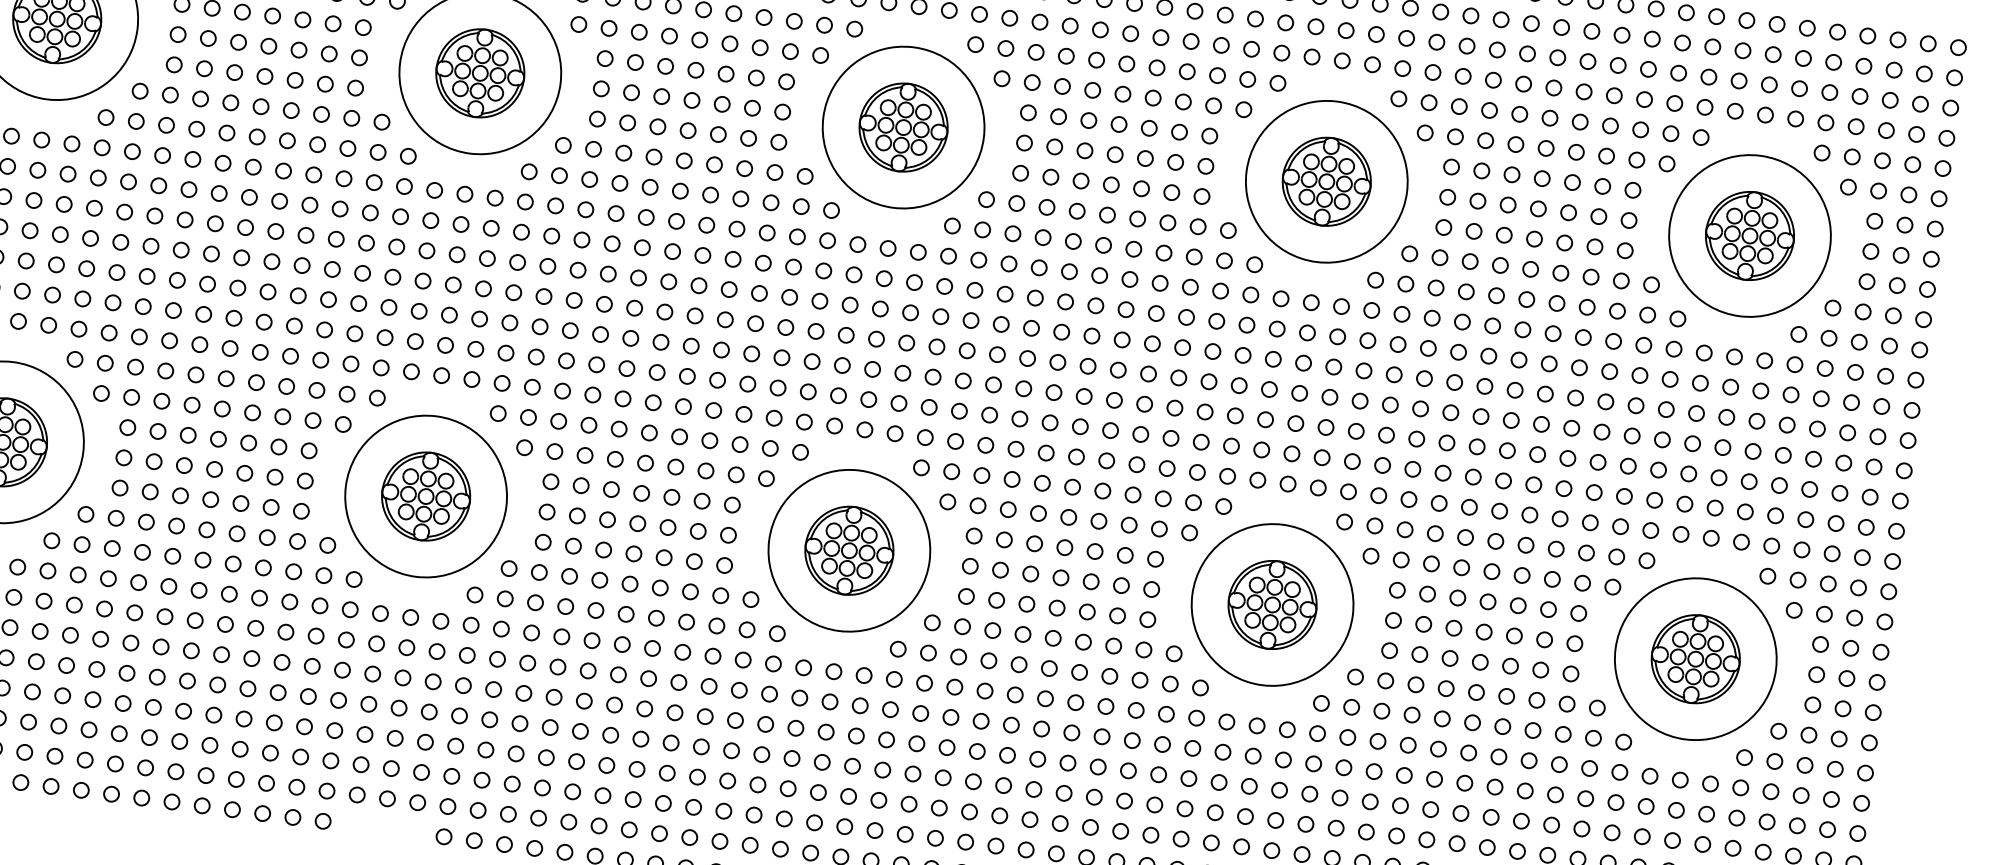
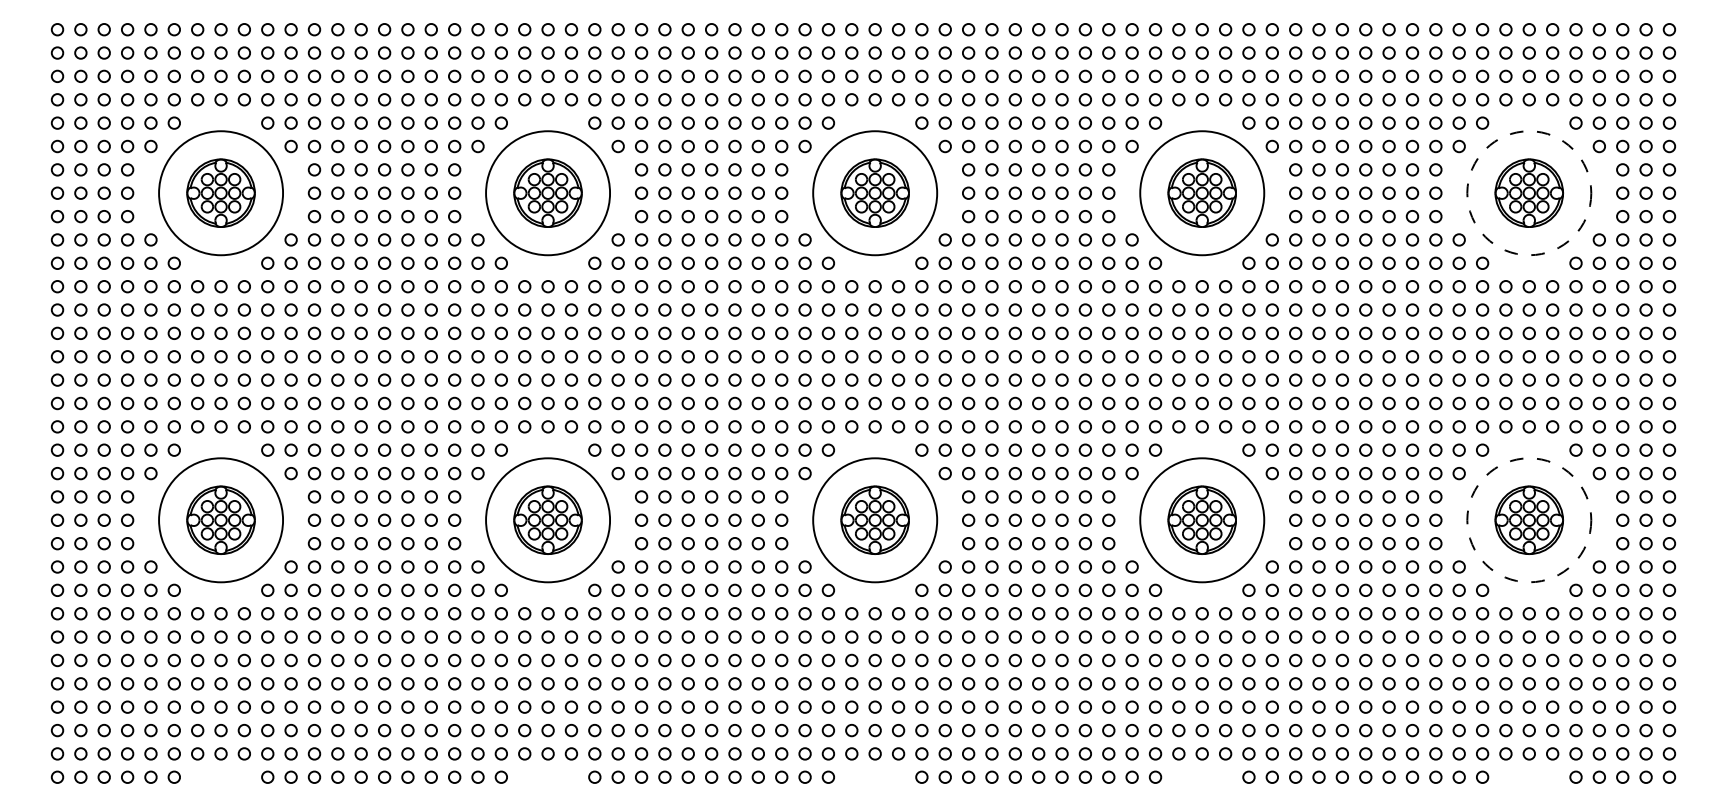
circle: (1750, 236) -> (1529, 193), solid -> dashed
circle: (1696, 659) -> (1529, 520), solid -> dashed

